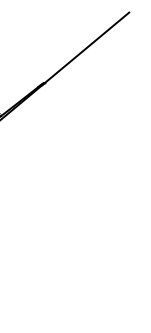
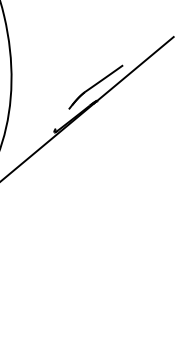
part: (43, 66) -> (95, 86), added

